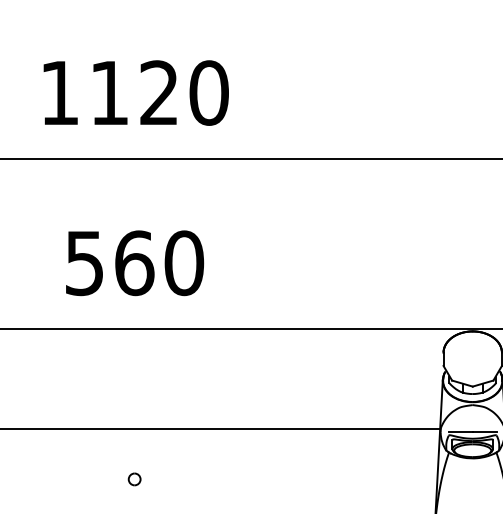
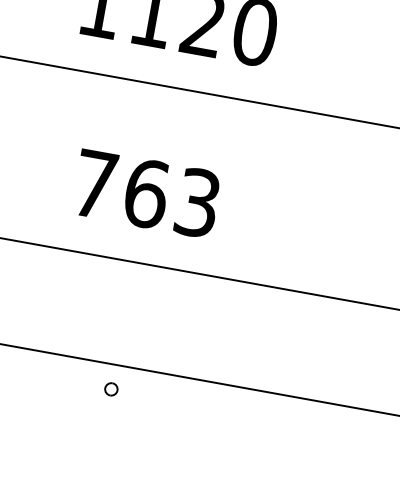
text: (135, 263) -> (147, 194), 560 -> 763
part: (134, 479) -> (111, 389), moved

